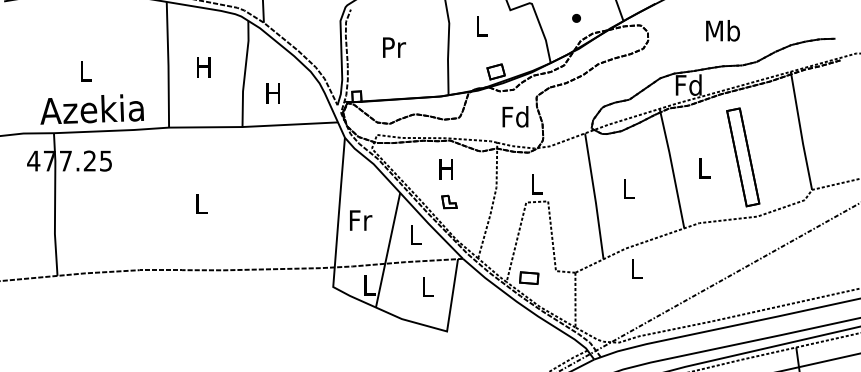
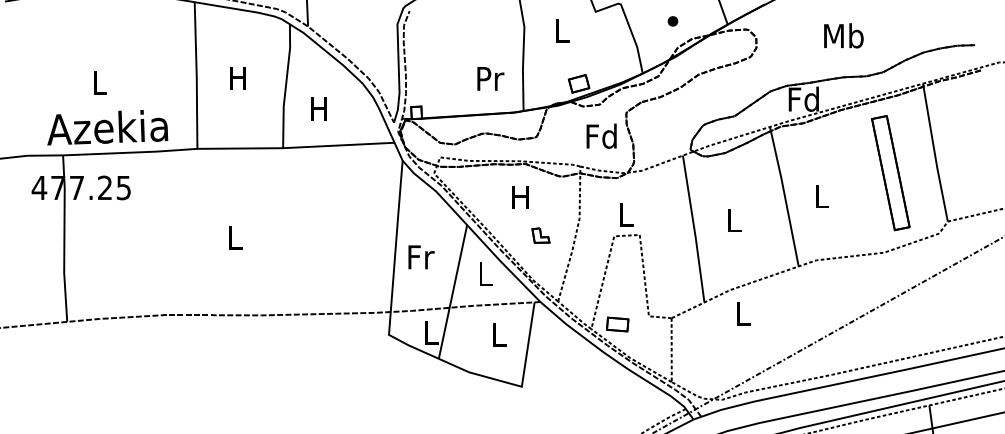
text: (394, 47) -> (490, 78), moved
part: (743, 157) -> (891, 173), moved
part: (449, 201) -> (541, 235), moved

